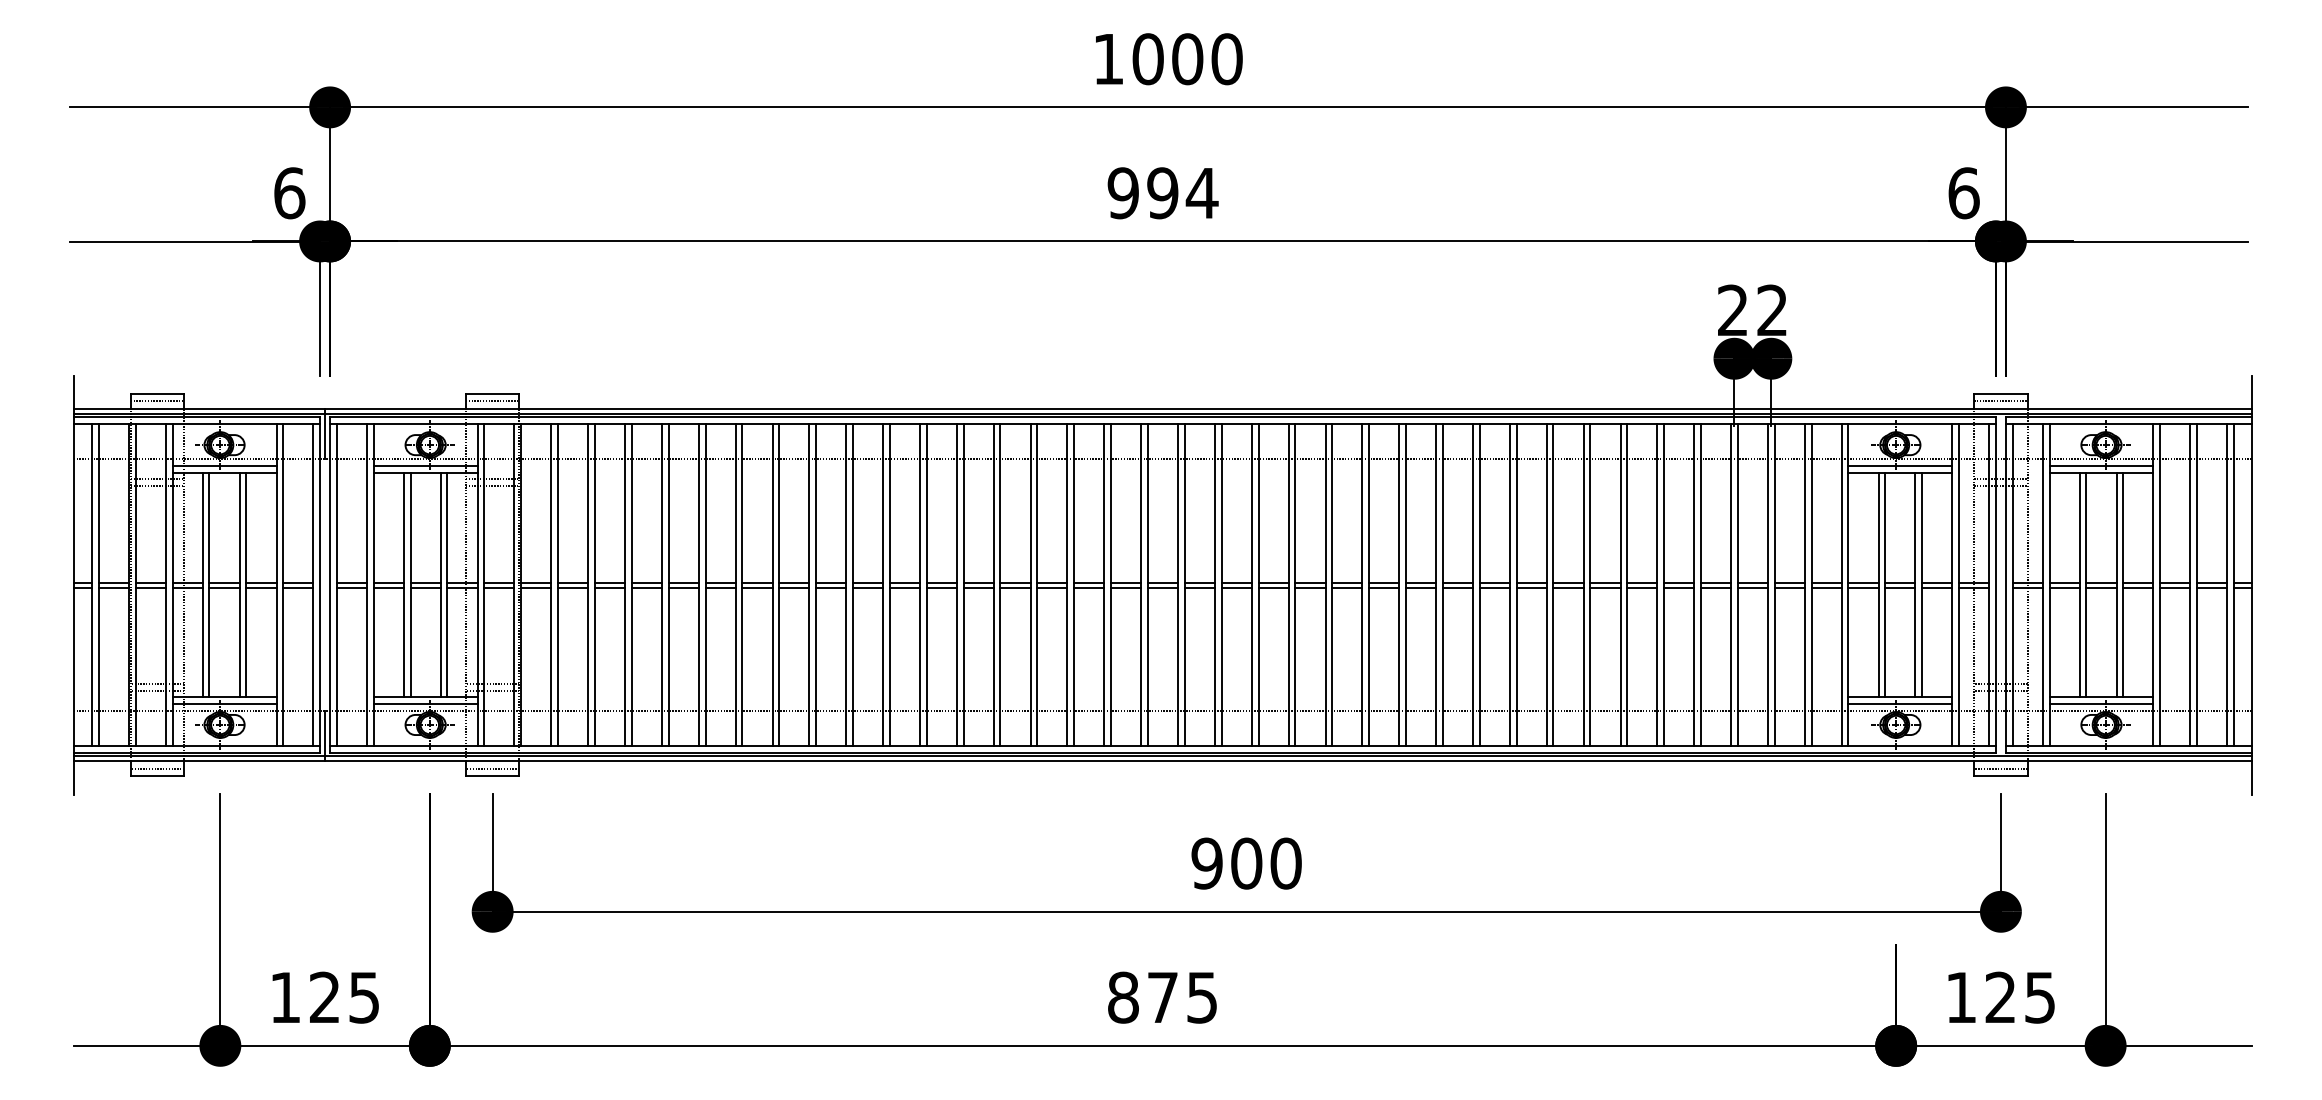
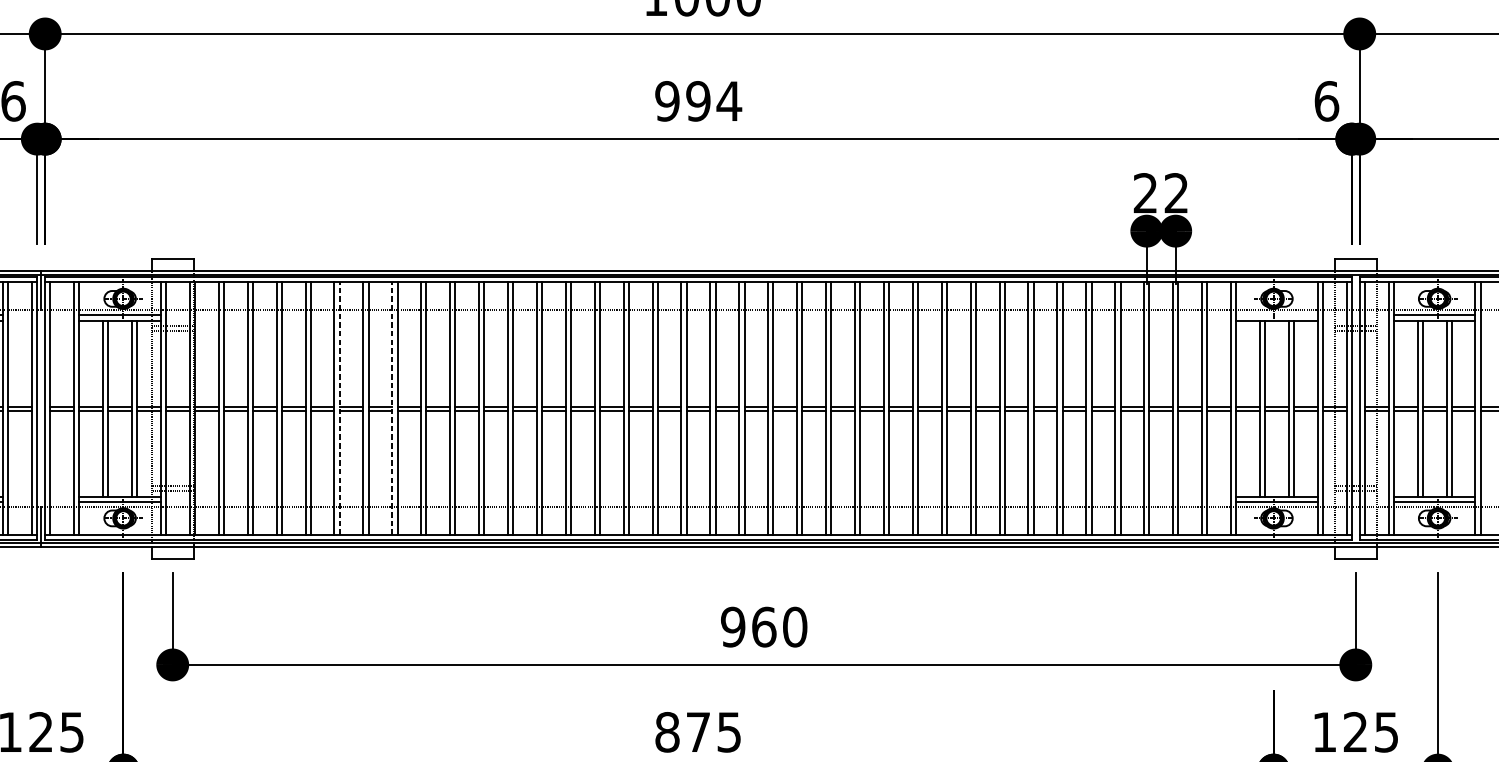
line: (492, 400) -> (172, 263), removed
line: (2000, 400) -> (1355, 263), removed
line: (1900, 466) -> (1277, 315), removed
line: (705, 585) -> (339, 409), solid -> dashed
line: (772, 585) -> (392, 409), solid -> dashed
line: (492, 769) -> (172, 553), removed
line: (2000, 769) -> (1355, 553), removed
text: (1246, 863) -> (764, 627), 900 -> 960

